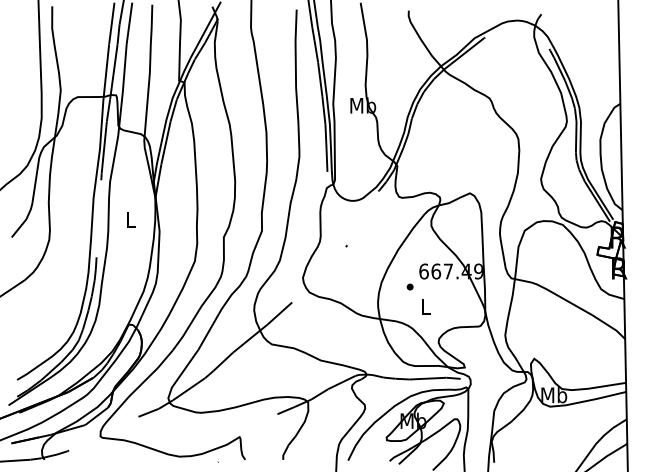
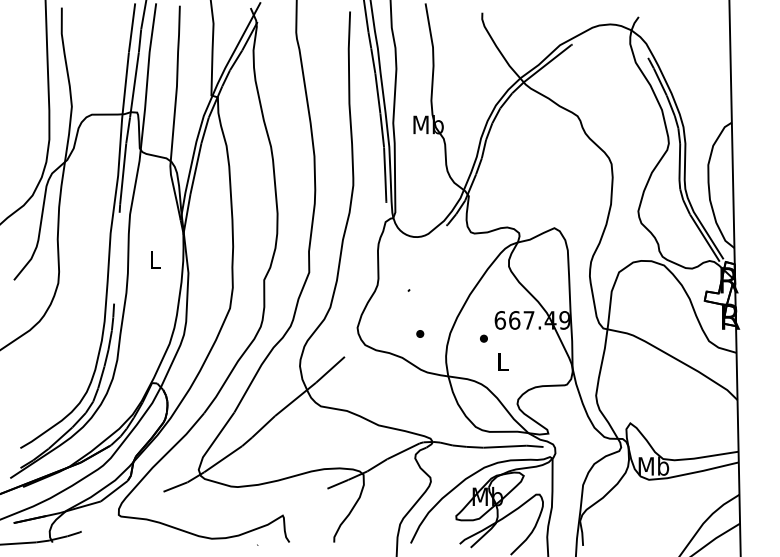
part: (355, 282) -> (419, 333), added

